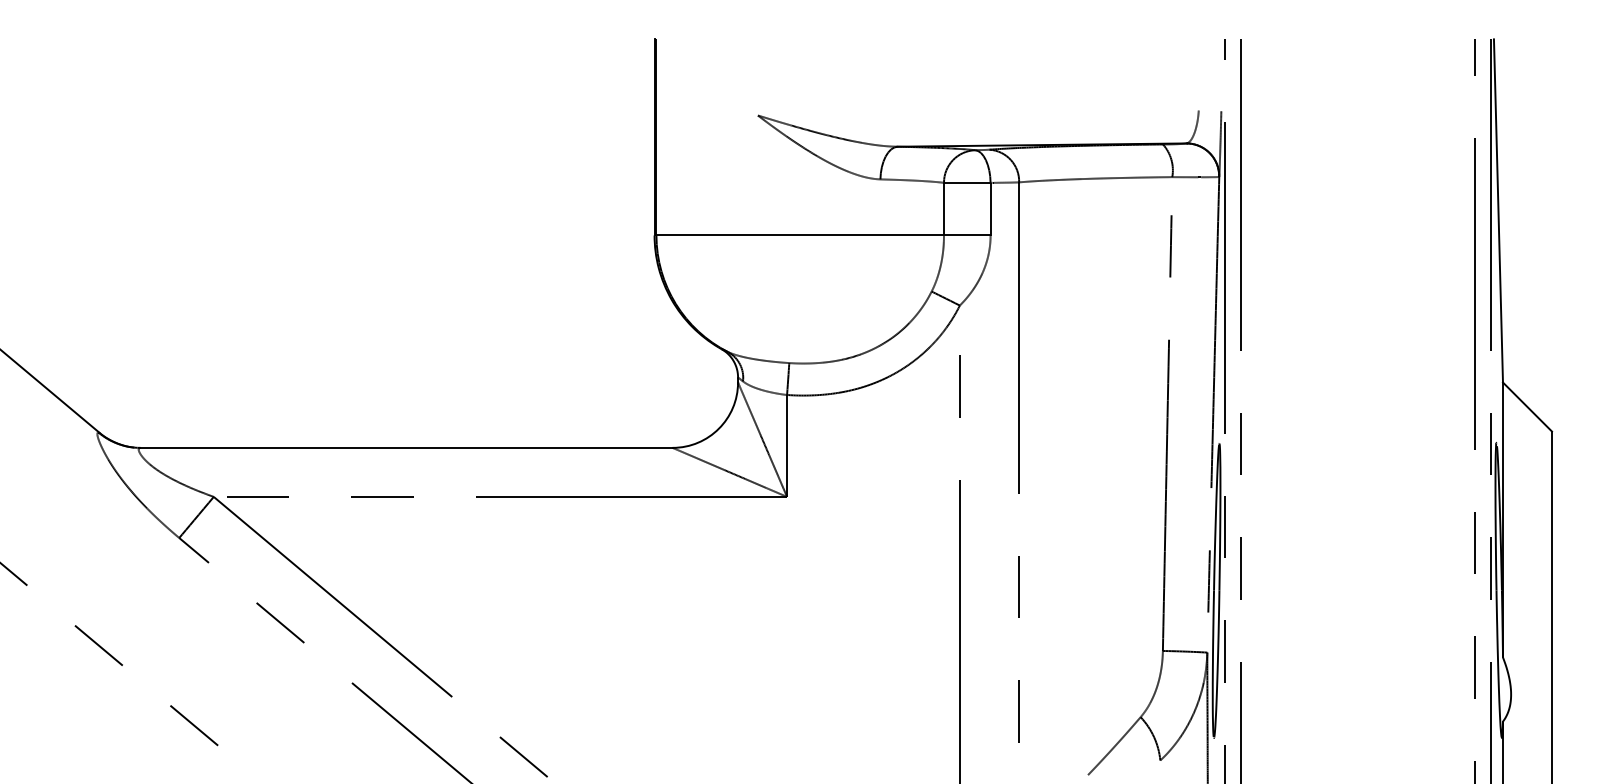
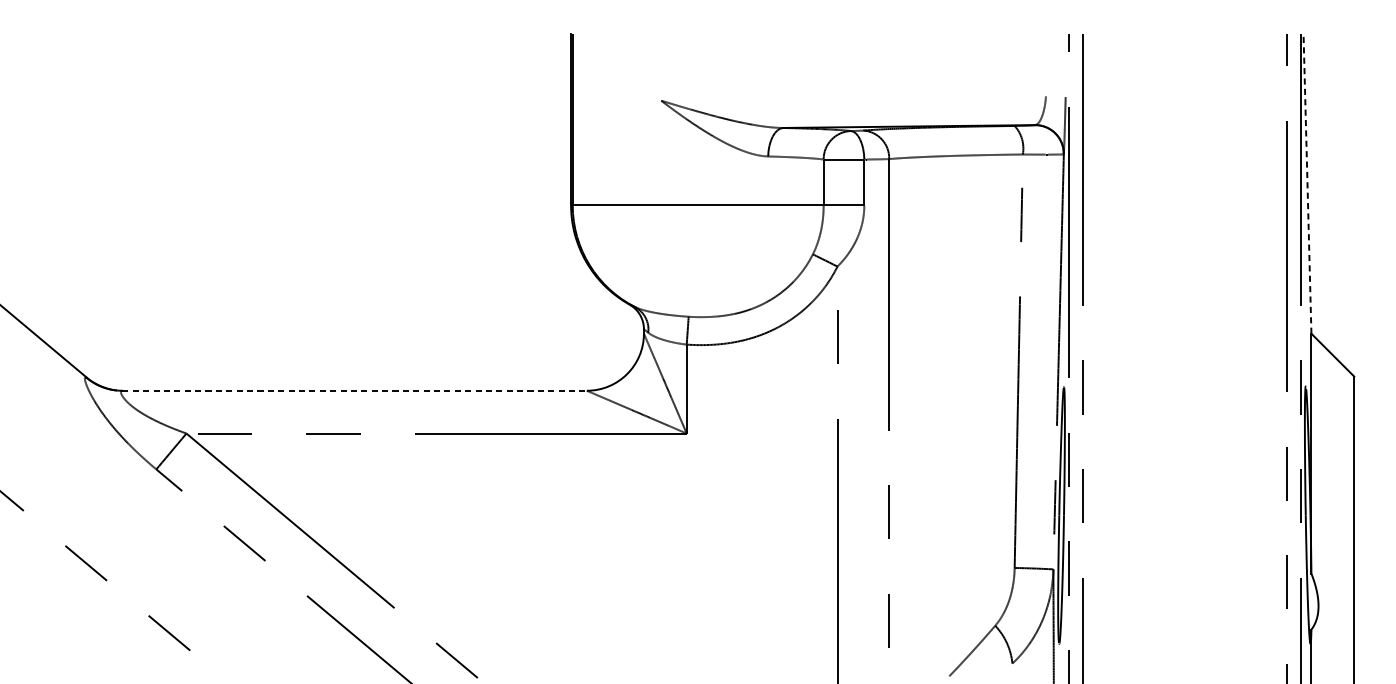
line: (1498, 210) -> (1307, 183), solid -> dashed
line: (407, 447) -> (355, 390), solid -> dashed

